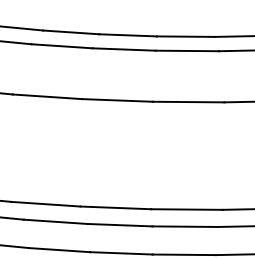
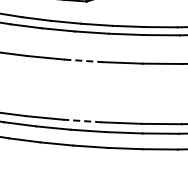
line: (48, 96) -> (84, 60), solid -> dashed
line: (45, 205) -> (82, 121), solid -> dashed

